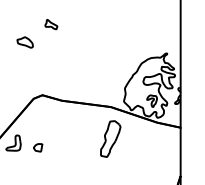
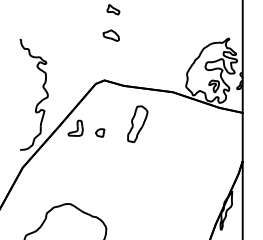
part: (24, 42) -> (110, 35), moved
part: (110, 138) -> (137, 123), moved

